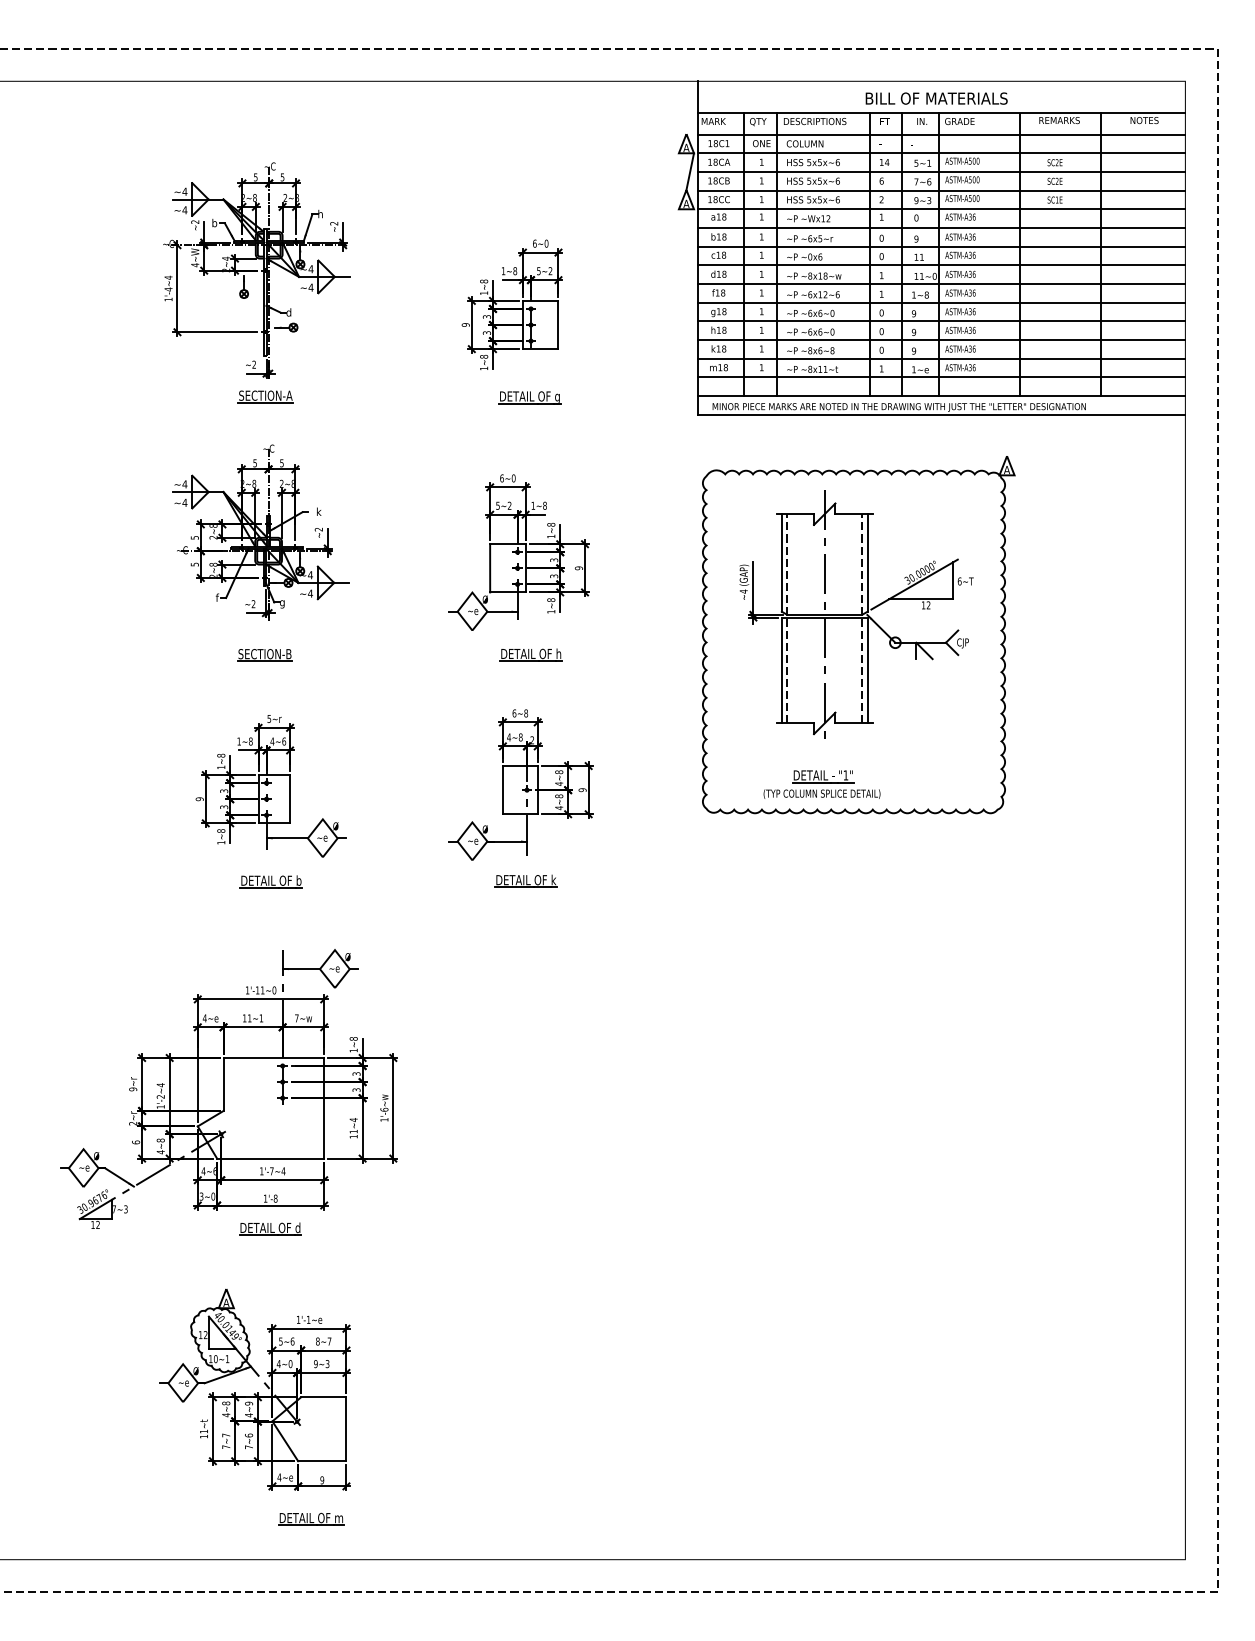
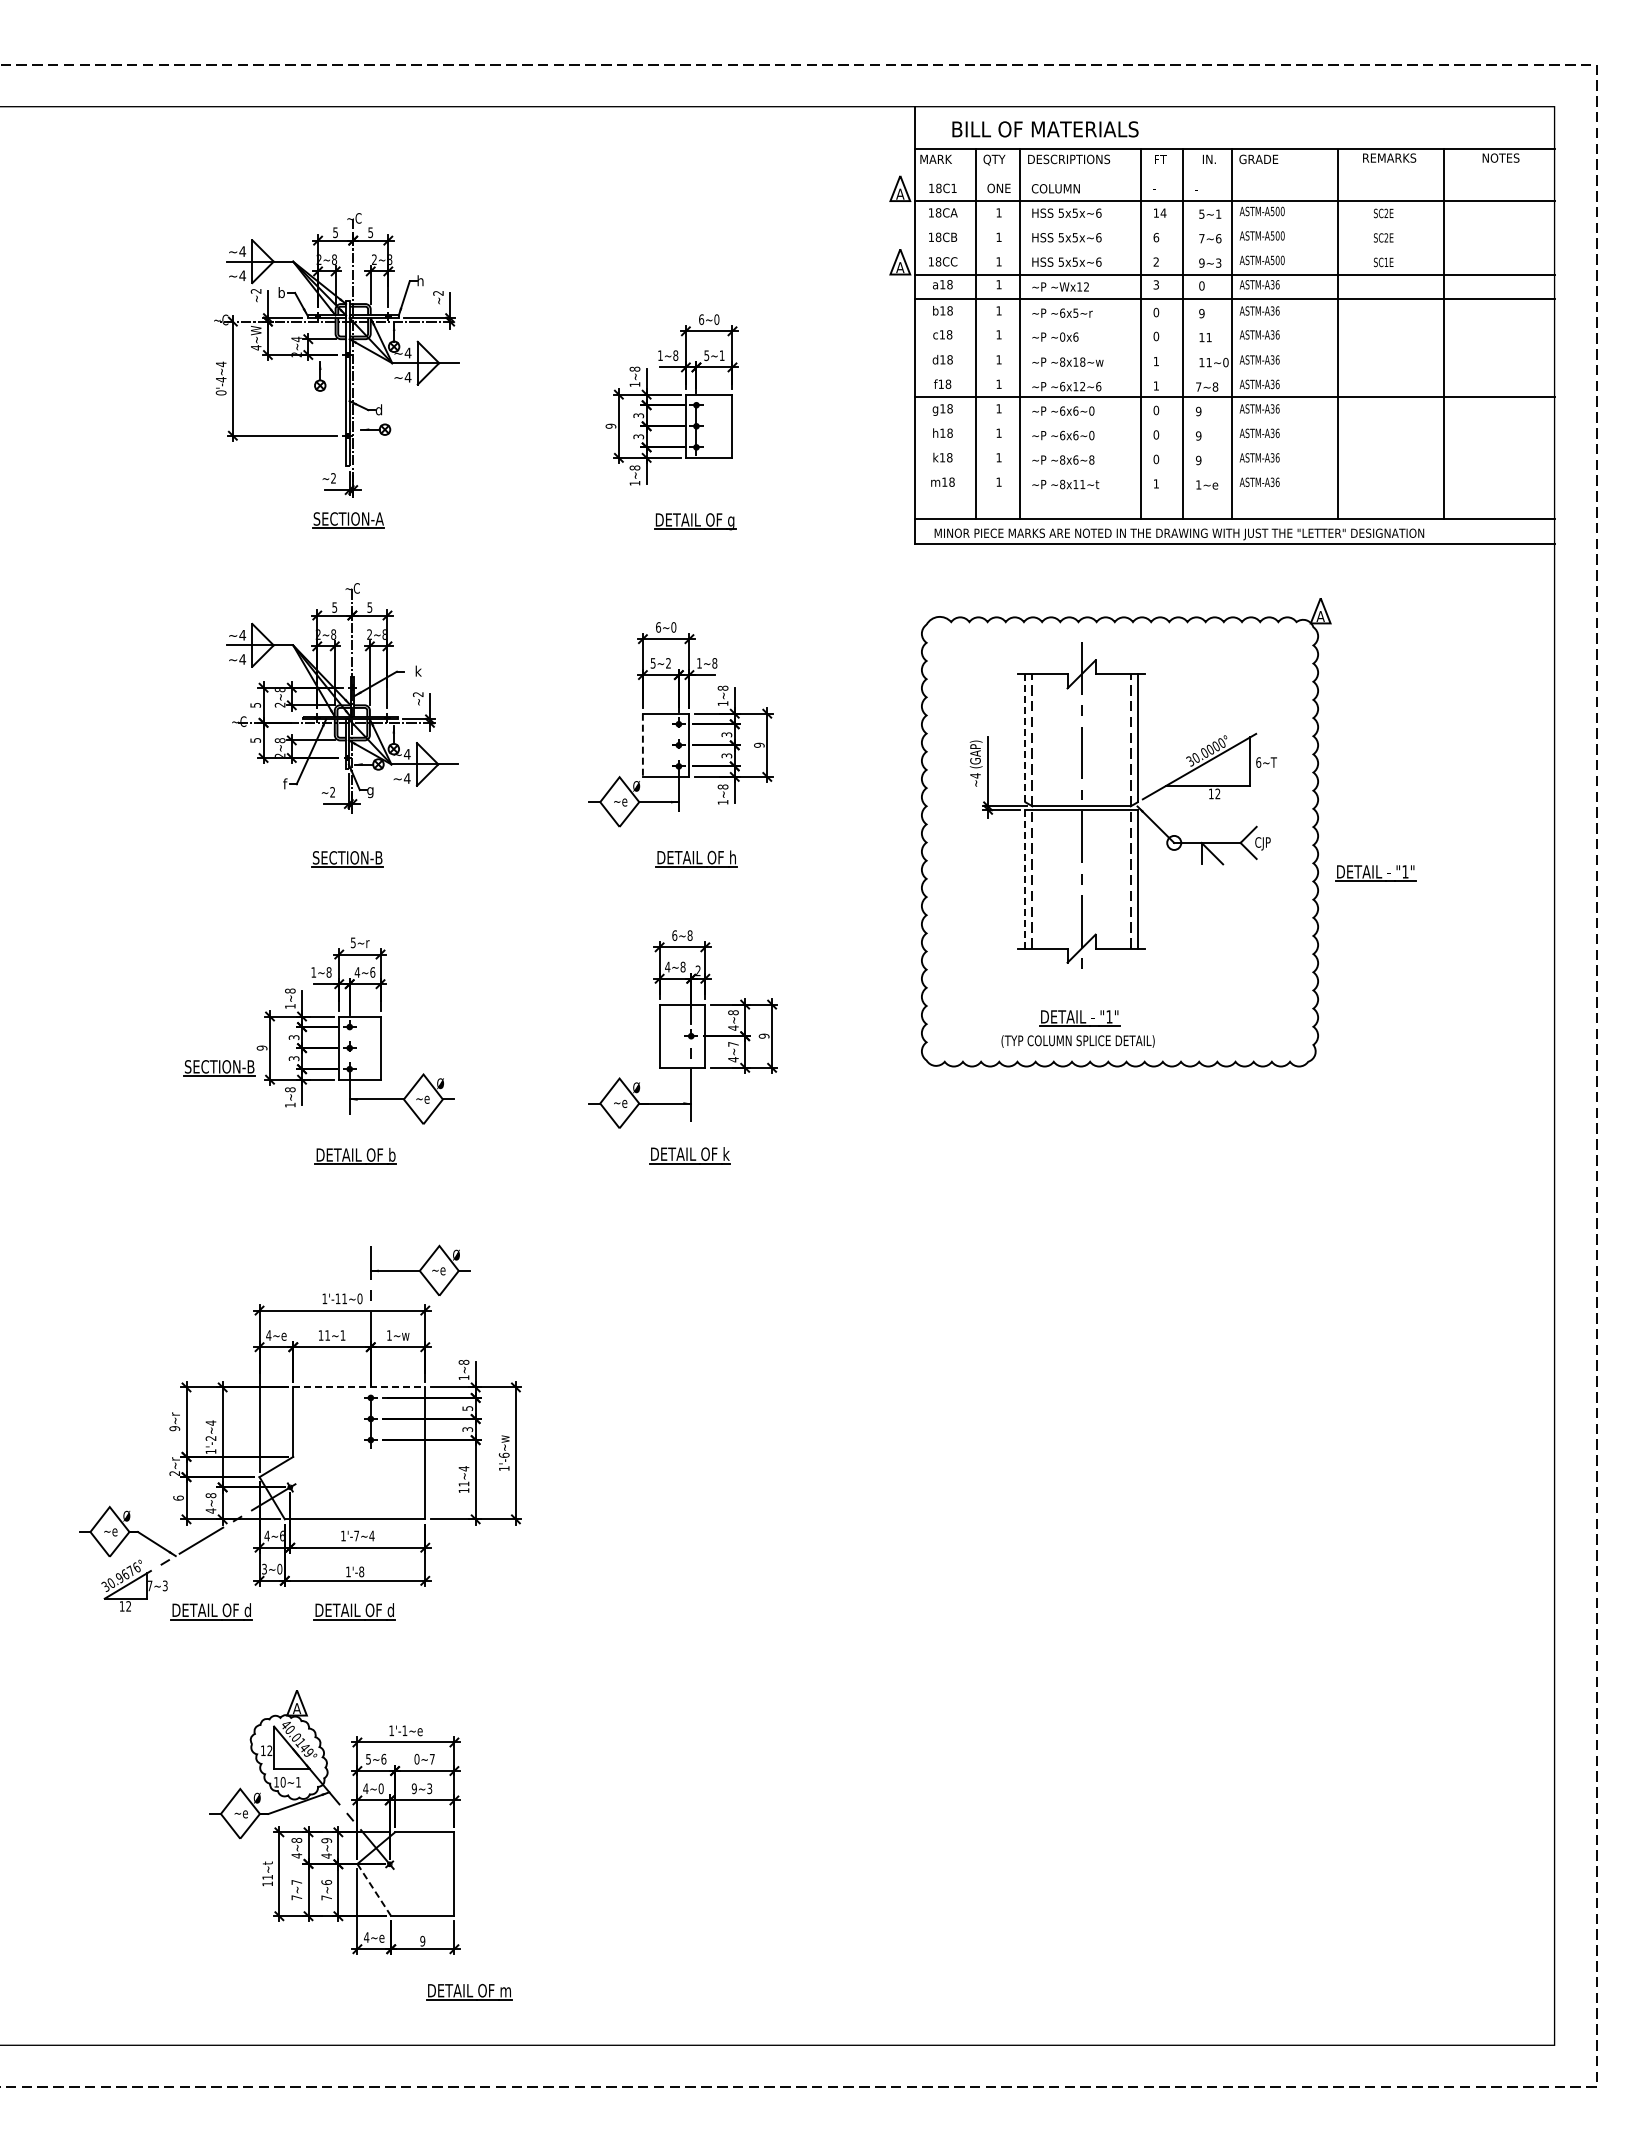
text: (936, 98) -> (1045, 129), moved
line: (941, 134) -> (1234, 176), removed
line: (690, 171) -> (905, 225), removed
line: (941, 171) -> (1234, 225), removed
line: (941, 190) -> (1234, 250), removed
text: (881, 216) -> (1155, 284), 1 -> 3
line: (941, 246) -> (1234, 323), removed
line: (941, 264) -> (1234, 347), removed
text: (550, 271) -> (721, 355), 5~2 -> 5~1
line: (941, 284) -> (1234, 372), removed
text: (913, 294) -> (1198, 386), 1~8 -> 7~8
text: (168, 299) -> (220, 392), 1'-4~4 -> 0'-4~4
line: (941, 321) -> (1234, 421), removed
line: (941, 339) -> (1234, 445), removed
line: (941, 358) -> (1234, 470), removed
line: (941, 377) -> (1234, 494), removed
line: (781, 563) -> (1025, 738), solid -> dashed
line: (489, 568) -> (642, 745), solid -> dashed
part: (1048, 666) -> (1375, 873), added
line: (781, 669) -> (1025, 878), solid -> dashed
text: (559, 795) -> (733, 1043), 4~8 -> 4~7
part: (167, 814) -> (219, 1068), added
text: (296, 1018) -> (389, 1335), 7~w -> 1~w
line: (274, 1058) -> (359, 1387), solid -> dashed
text: (355, 1074) -> (466, 1408), 3 -> 5
part: (161, 1228) -> (211, 1611), added
text: (317, 1341) -> (416, 1759), 8~7 -> 0~7
line: (285, 1441) -> (374, 1890), solid -> dashed
part: (311, 1519) -> (469, 1992), moved

